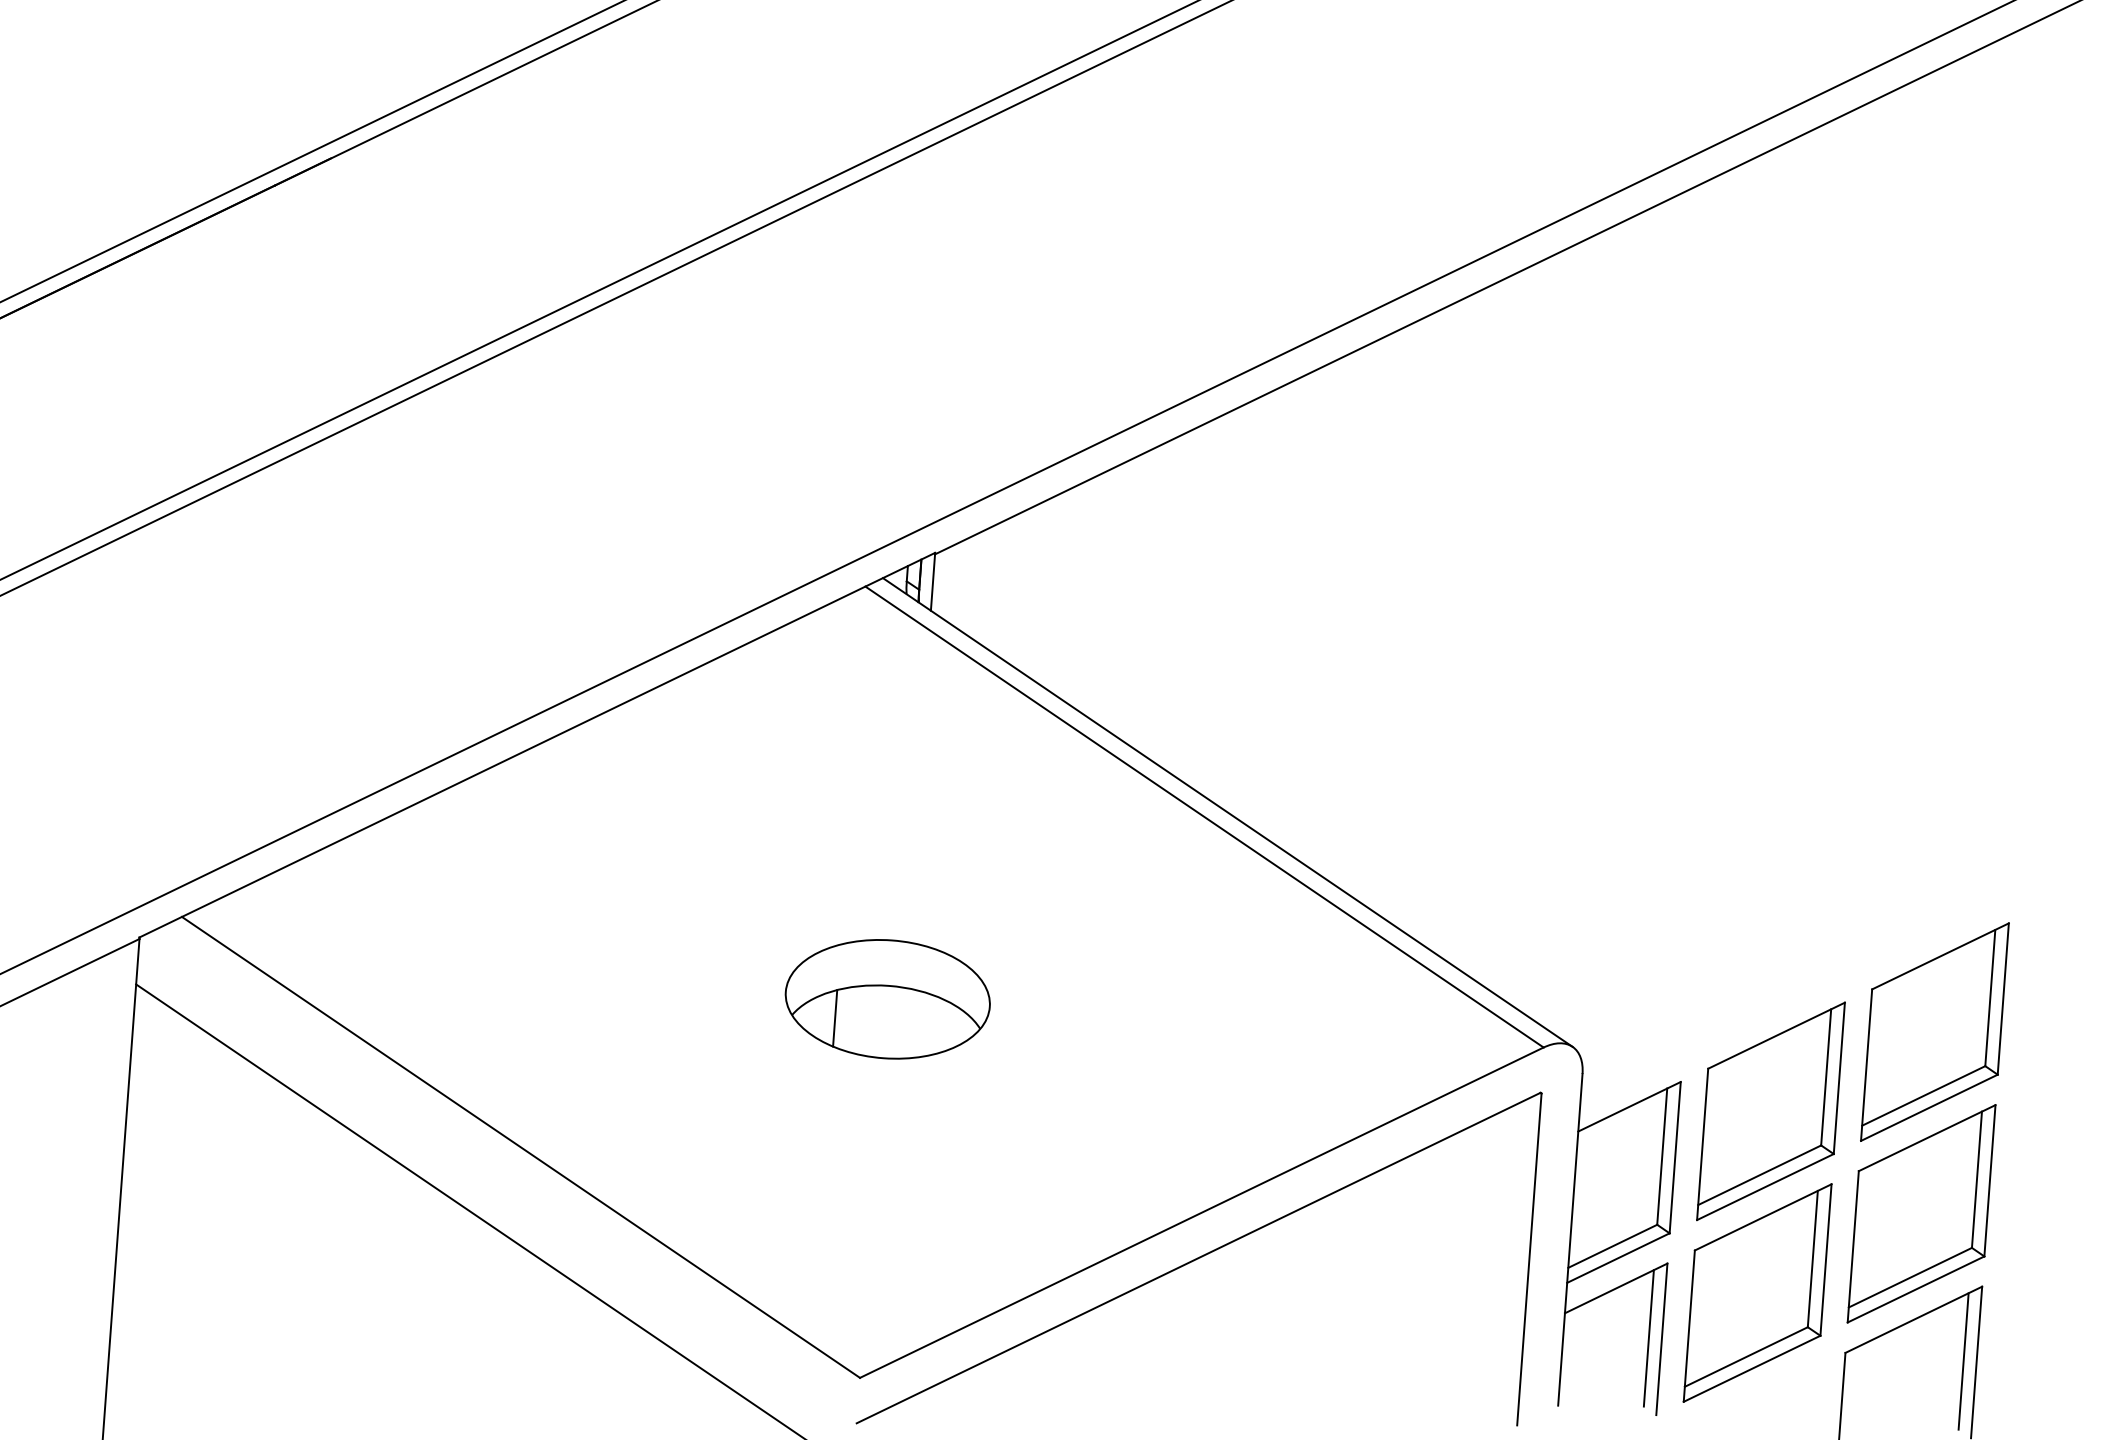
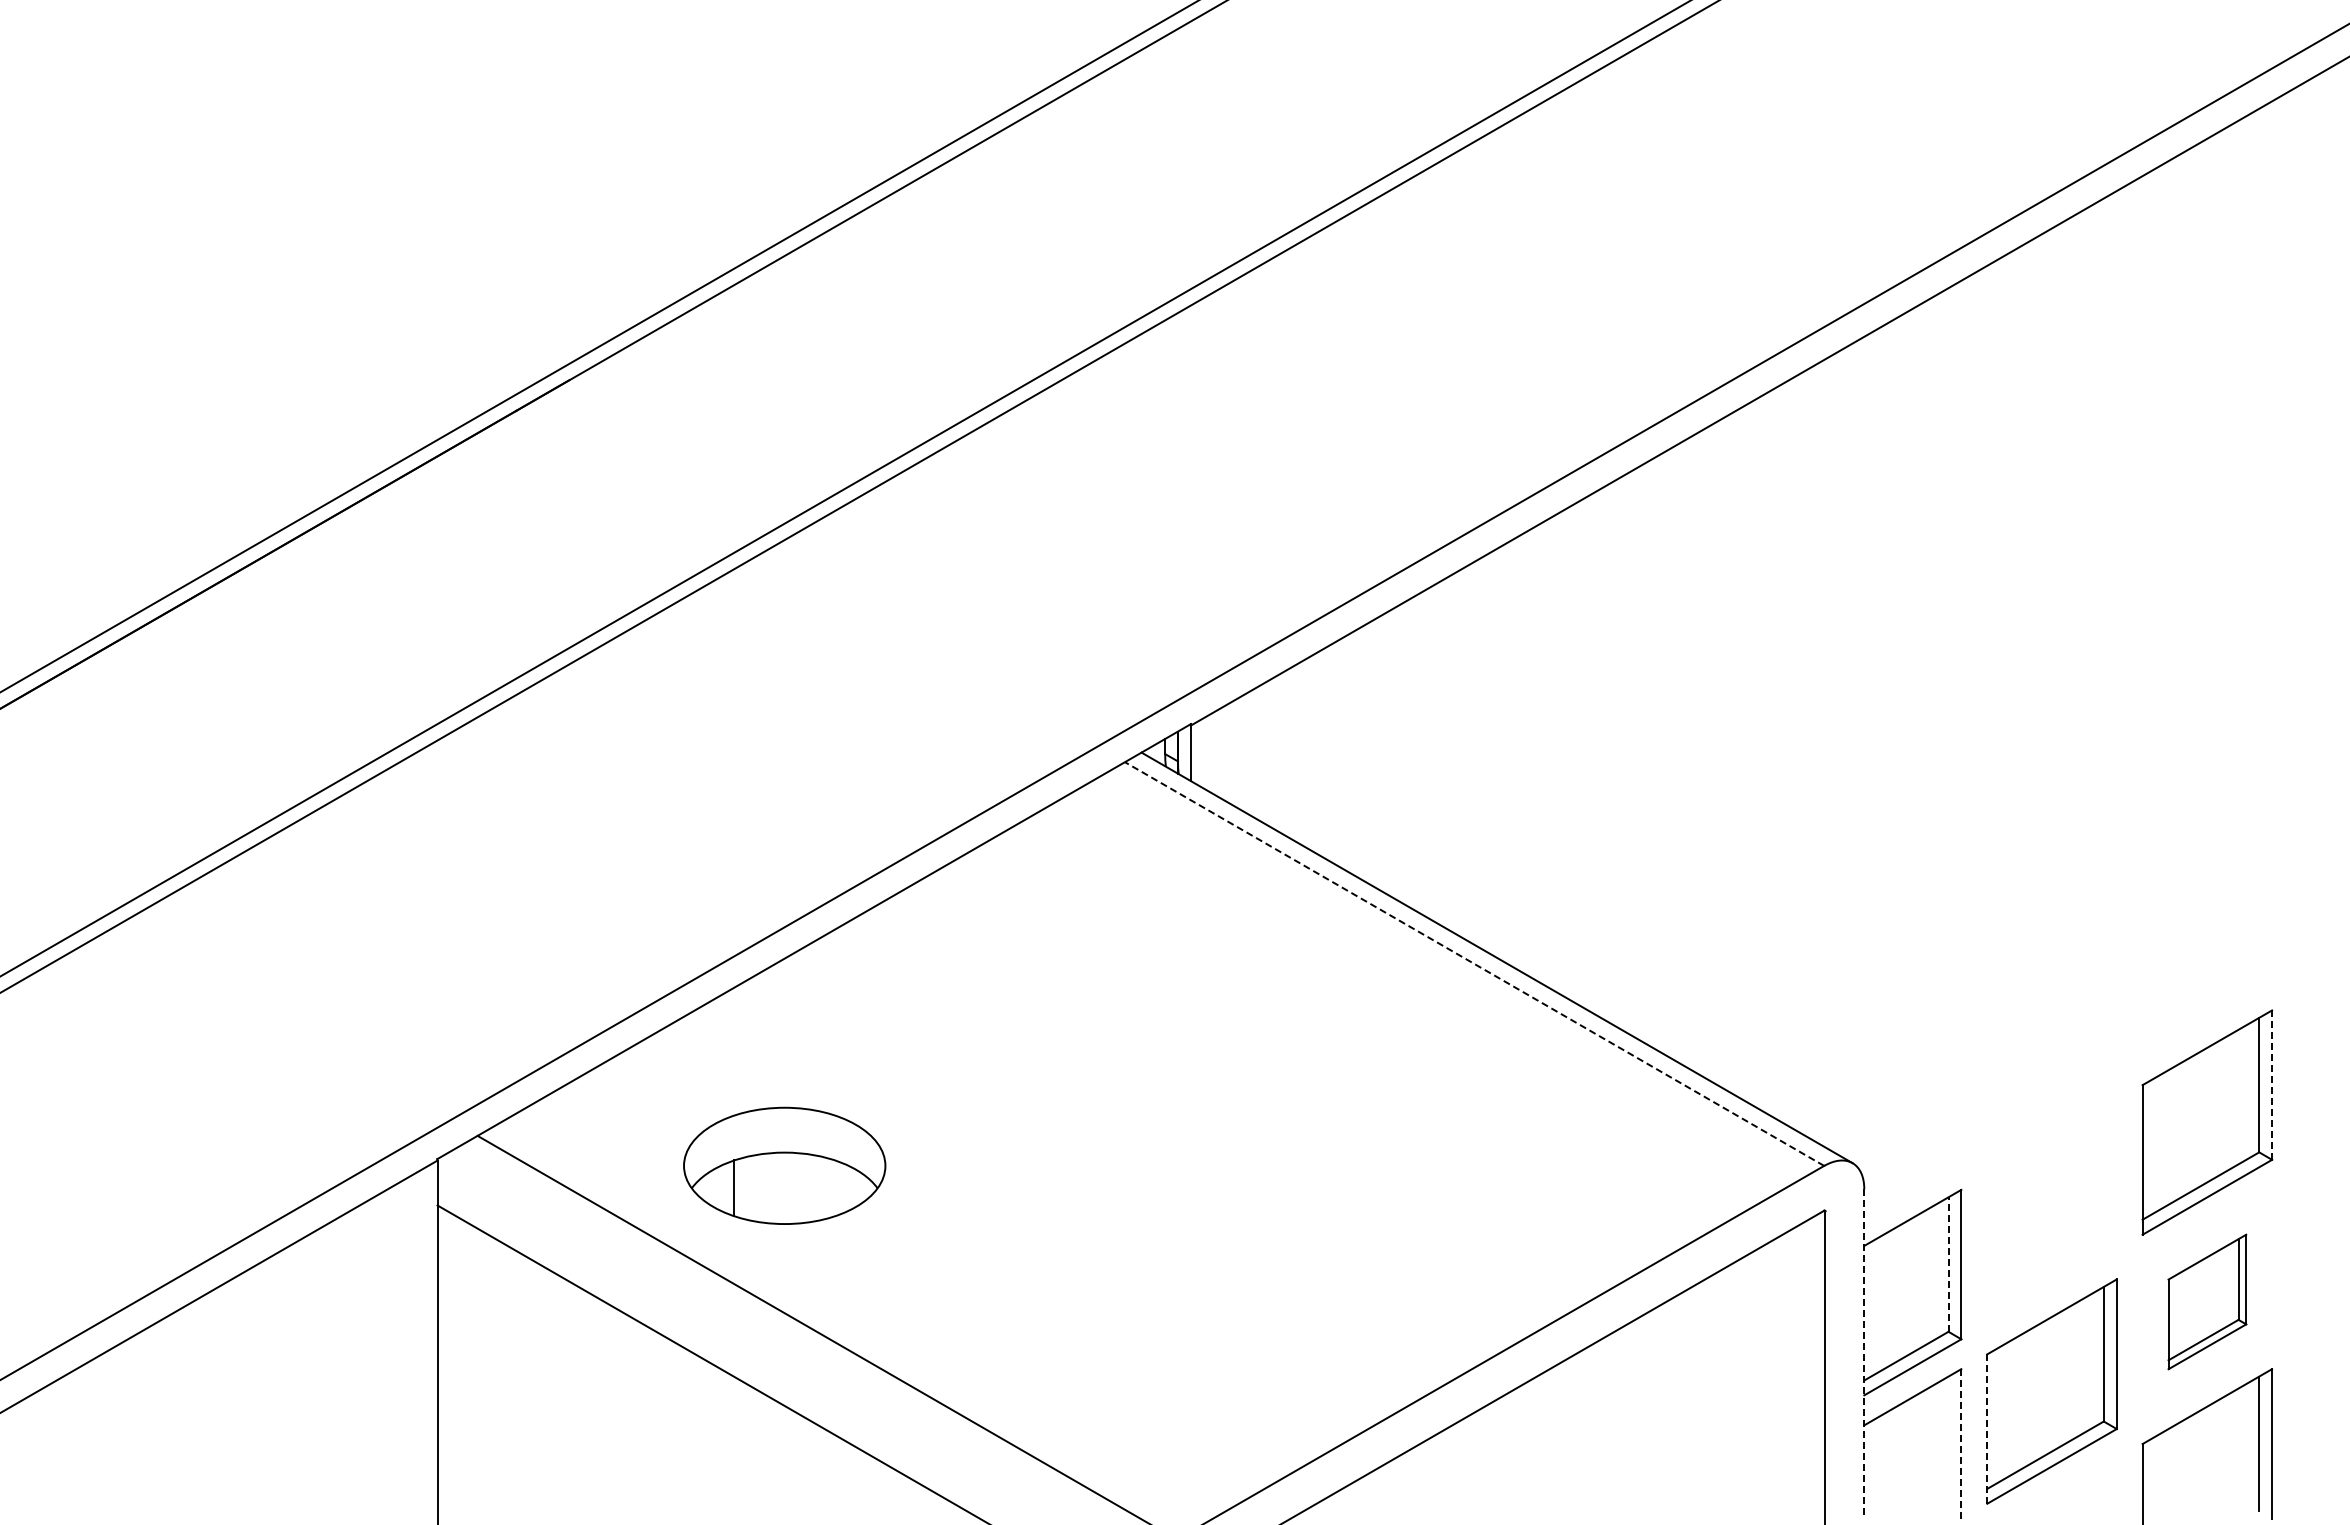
line: (1204, 817) -> (1474, 964), solid -> dashed
part: (887, 998) -> (784, 1165), moved
line: (2003, 999) -> (2272, 1085), solid -> dashed
part: (1770, 1111) -> (2051, 1212), removed
line: (1662, 1156) -> (1948, 1264), solid -> dashed
part: (1921, 1213) -> (2207, 1301), size x0.6
line: (1570, 1239) -> (1864, 1352), solid -> dashed
line: (1689, 1326) -> (1987, 1429), solid -> dashed
line: (1648, 1337) -> (1948, 1443), removed
line: (1662, 1338) -> (1961, 1443), solid -> dashed

